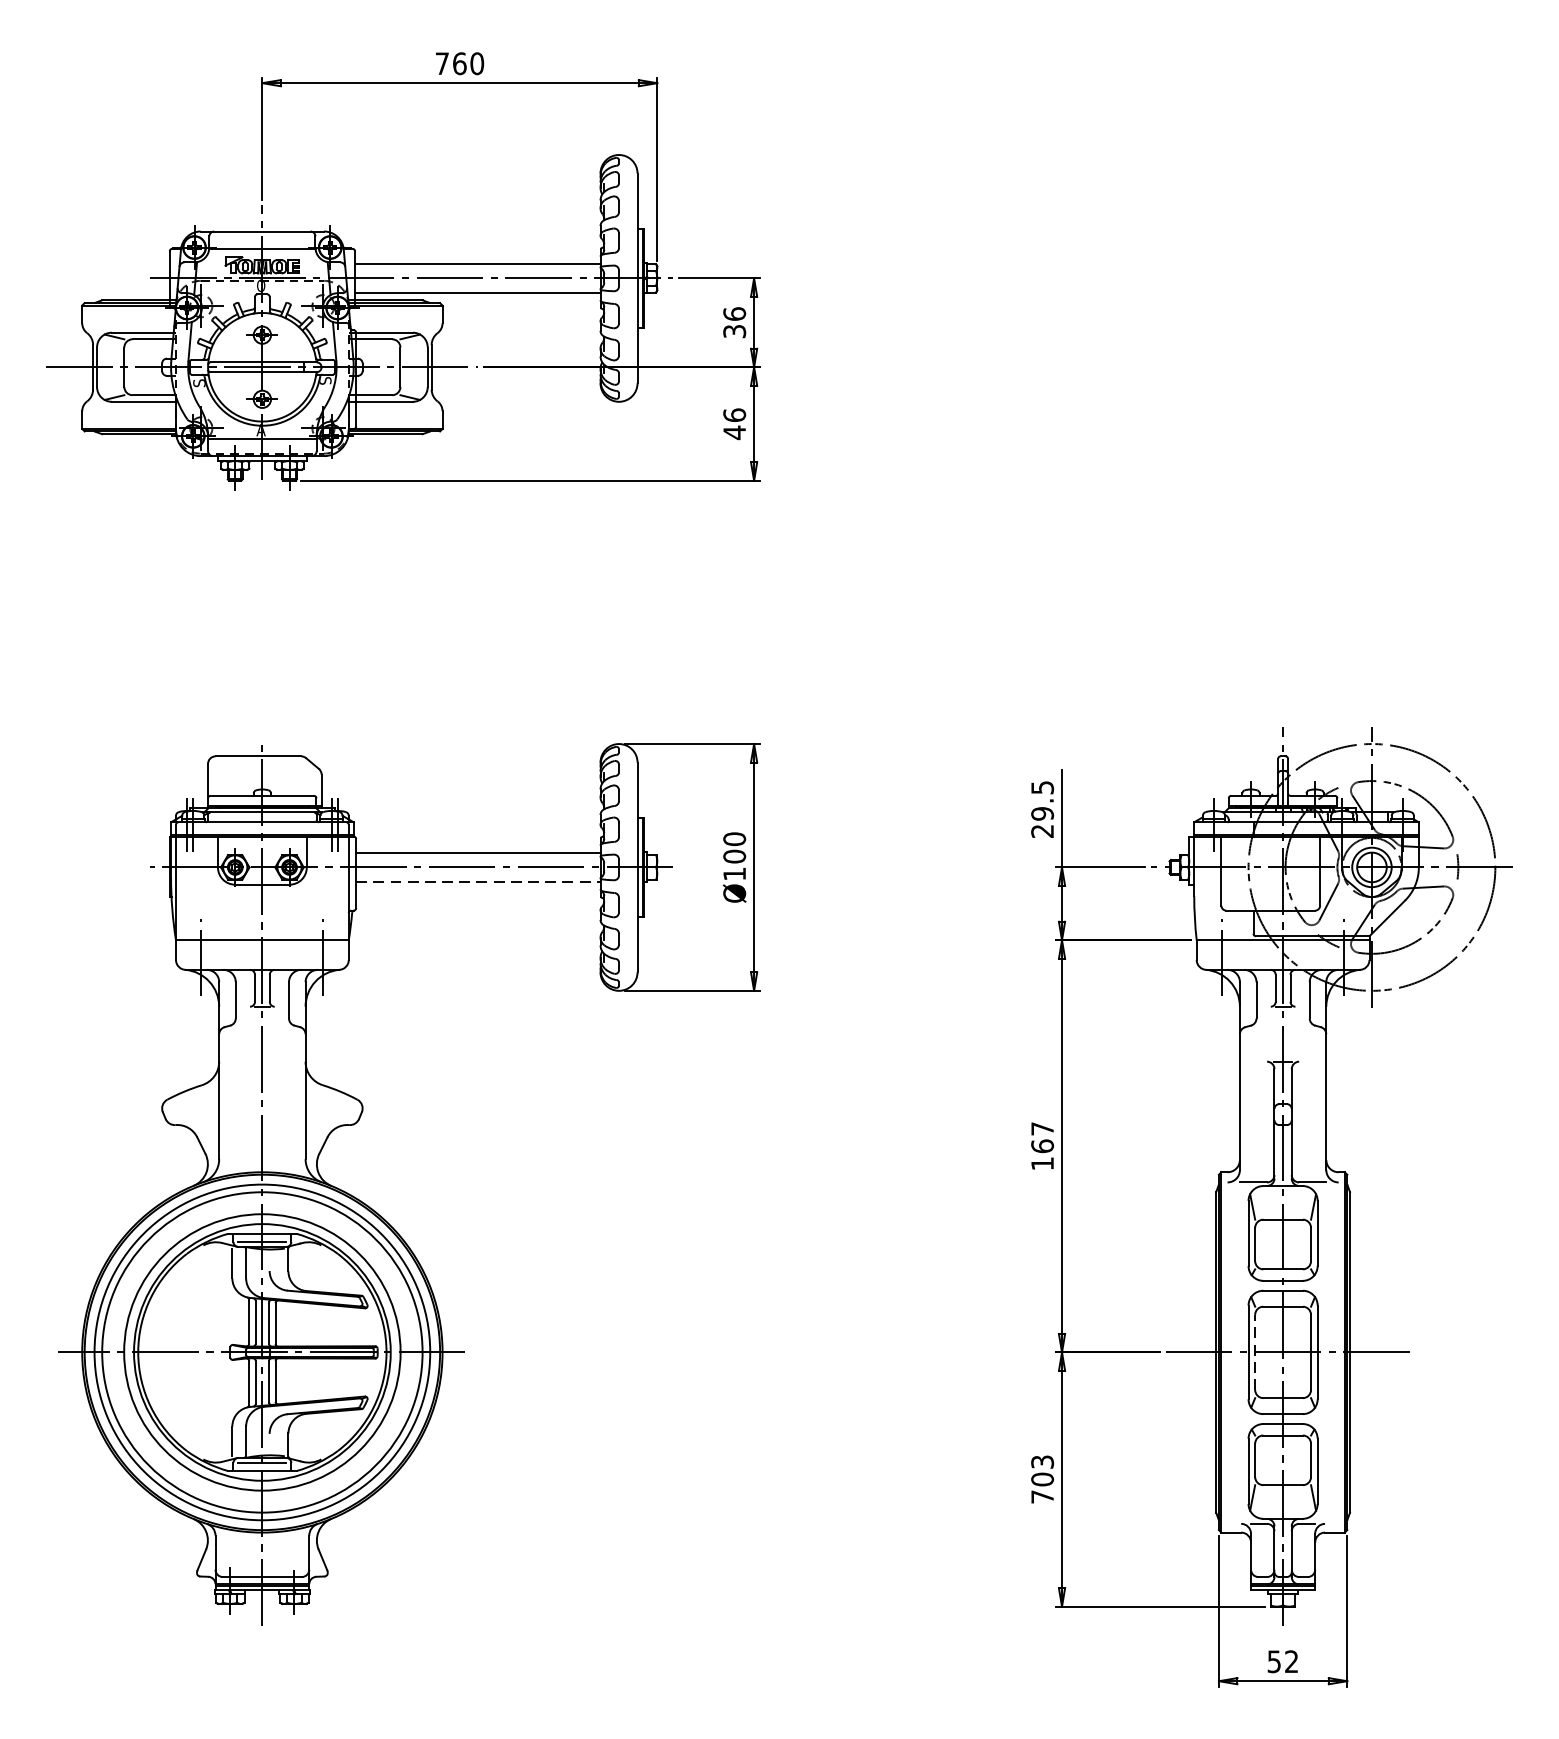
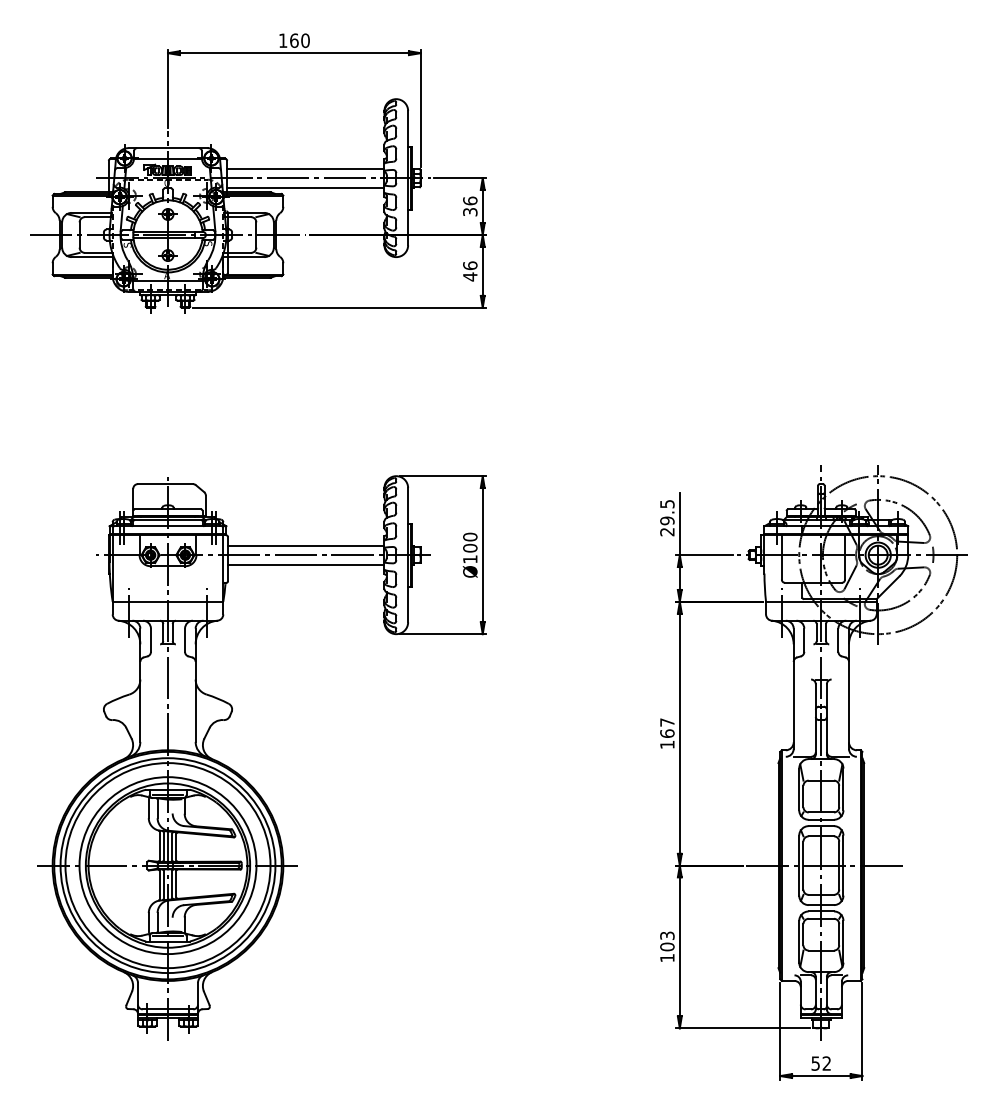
text: (442, 63) -> (283, 40), 760 -> 160
line: (478, 881) -> (306, 564), dashed -> solid
line: (1255, 1352) -> (803, 865), dashed -> solid
text: (1042, 1497) -> (667, 958), 703 -> 103

